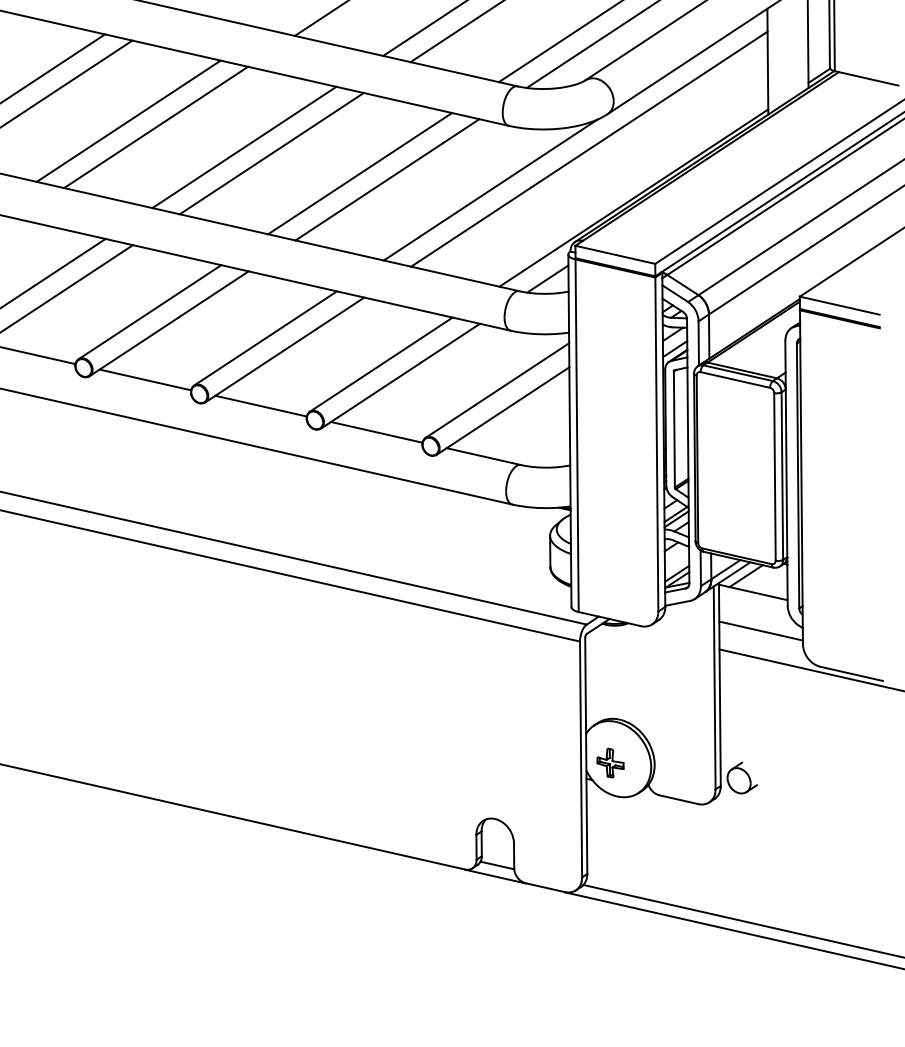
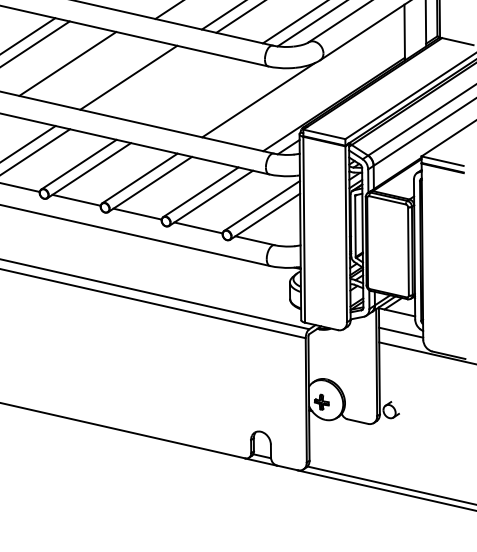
line: (154, 127) -> (81, 67), removed
line: (589, 148) -> (310, 78), removed
line: (270, 154) -> (142, 81), removed
line: (359, 173) -> (189, 91), removed
line: (386, 179) -> (203, 94), removed

